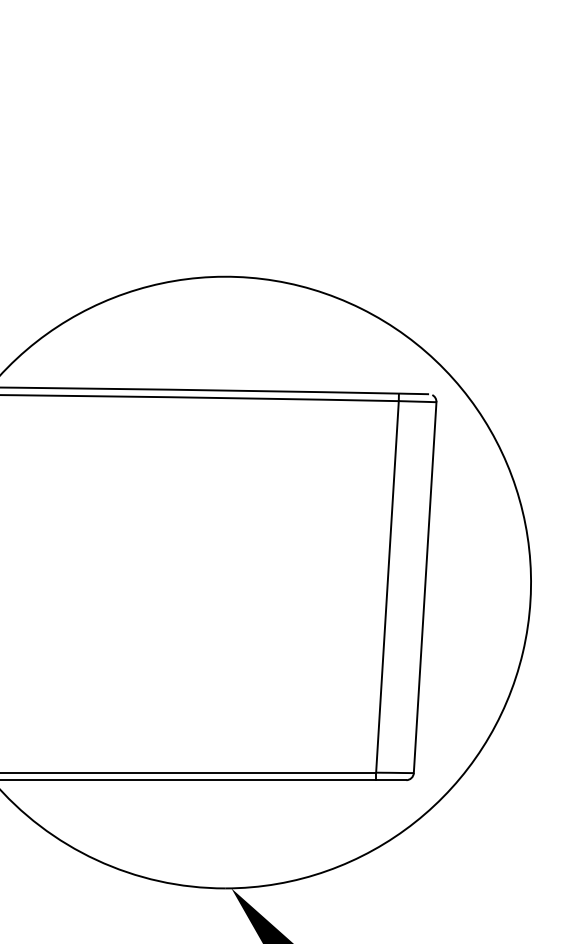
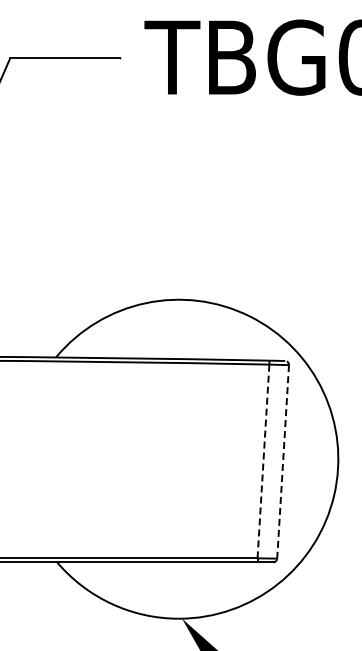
line: (387, 585) -> (263, 460), solid -> dashed
line: (425, 586) -> (283, 461), solid -> dashed

